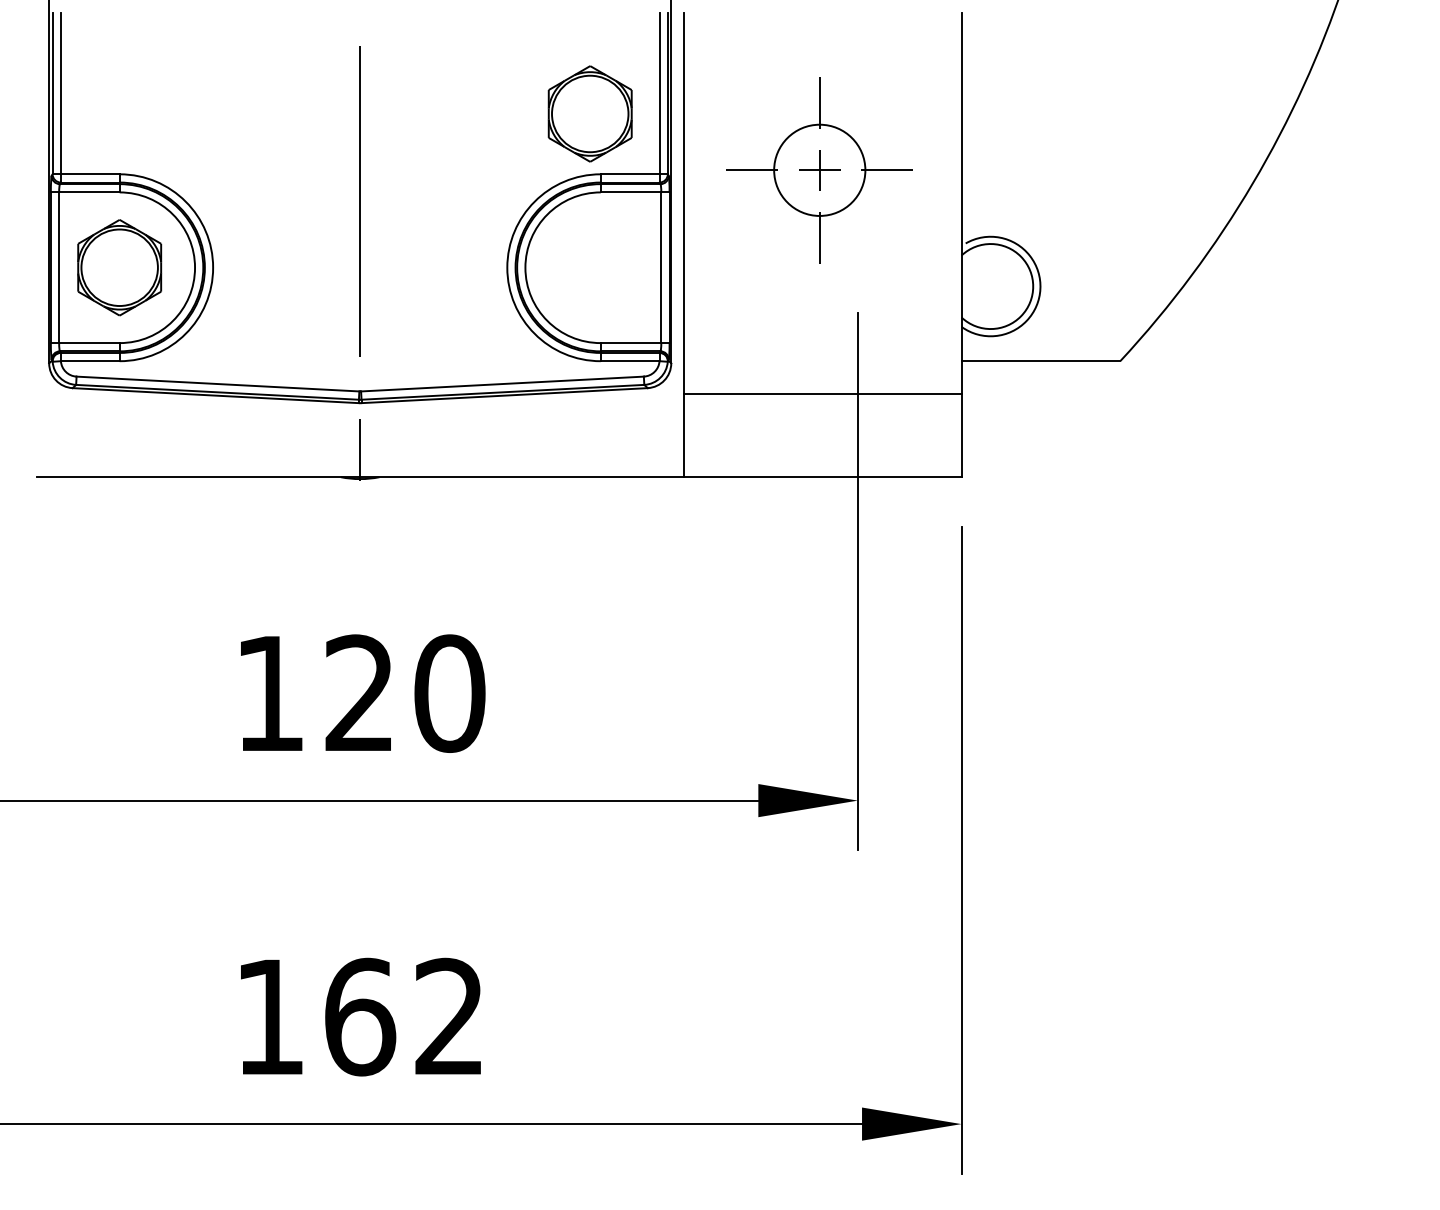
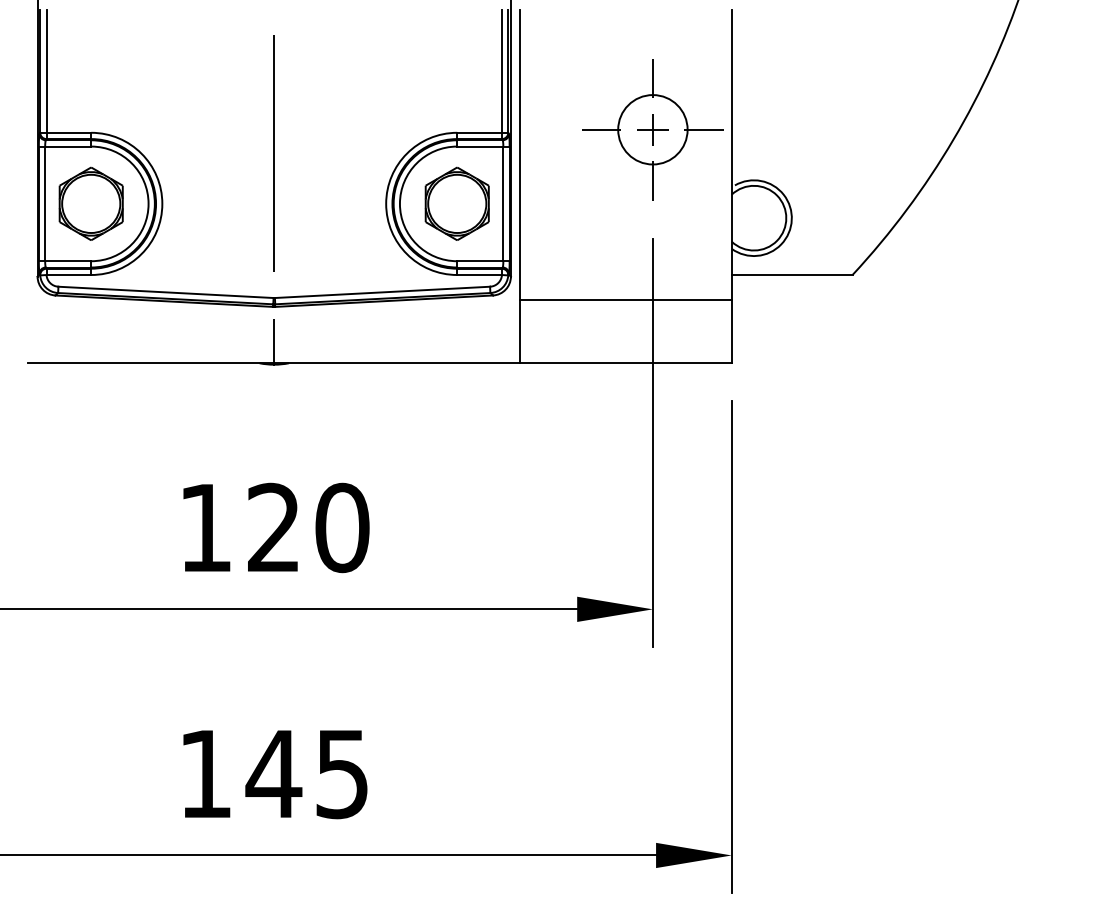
part: (589, 113) -> (456, 203), moved
part: (819, 169) -> (652, 129), moved
text: (402, 1017) -> (306, 774), 162 -> 145

